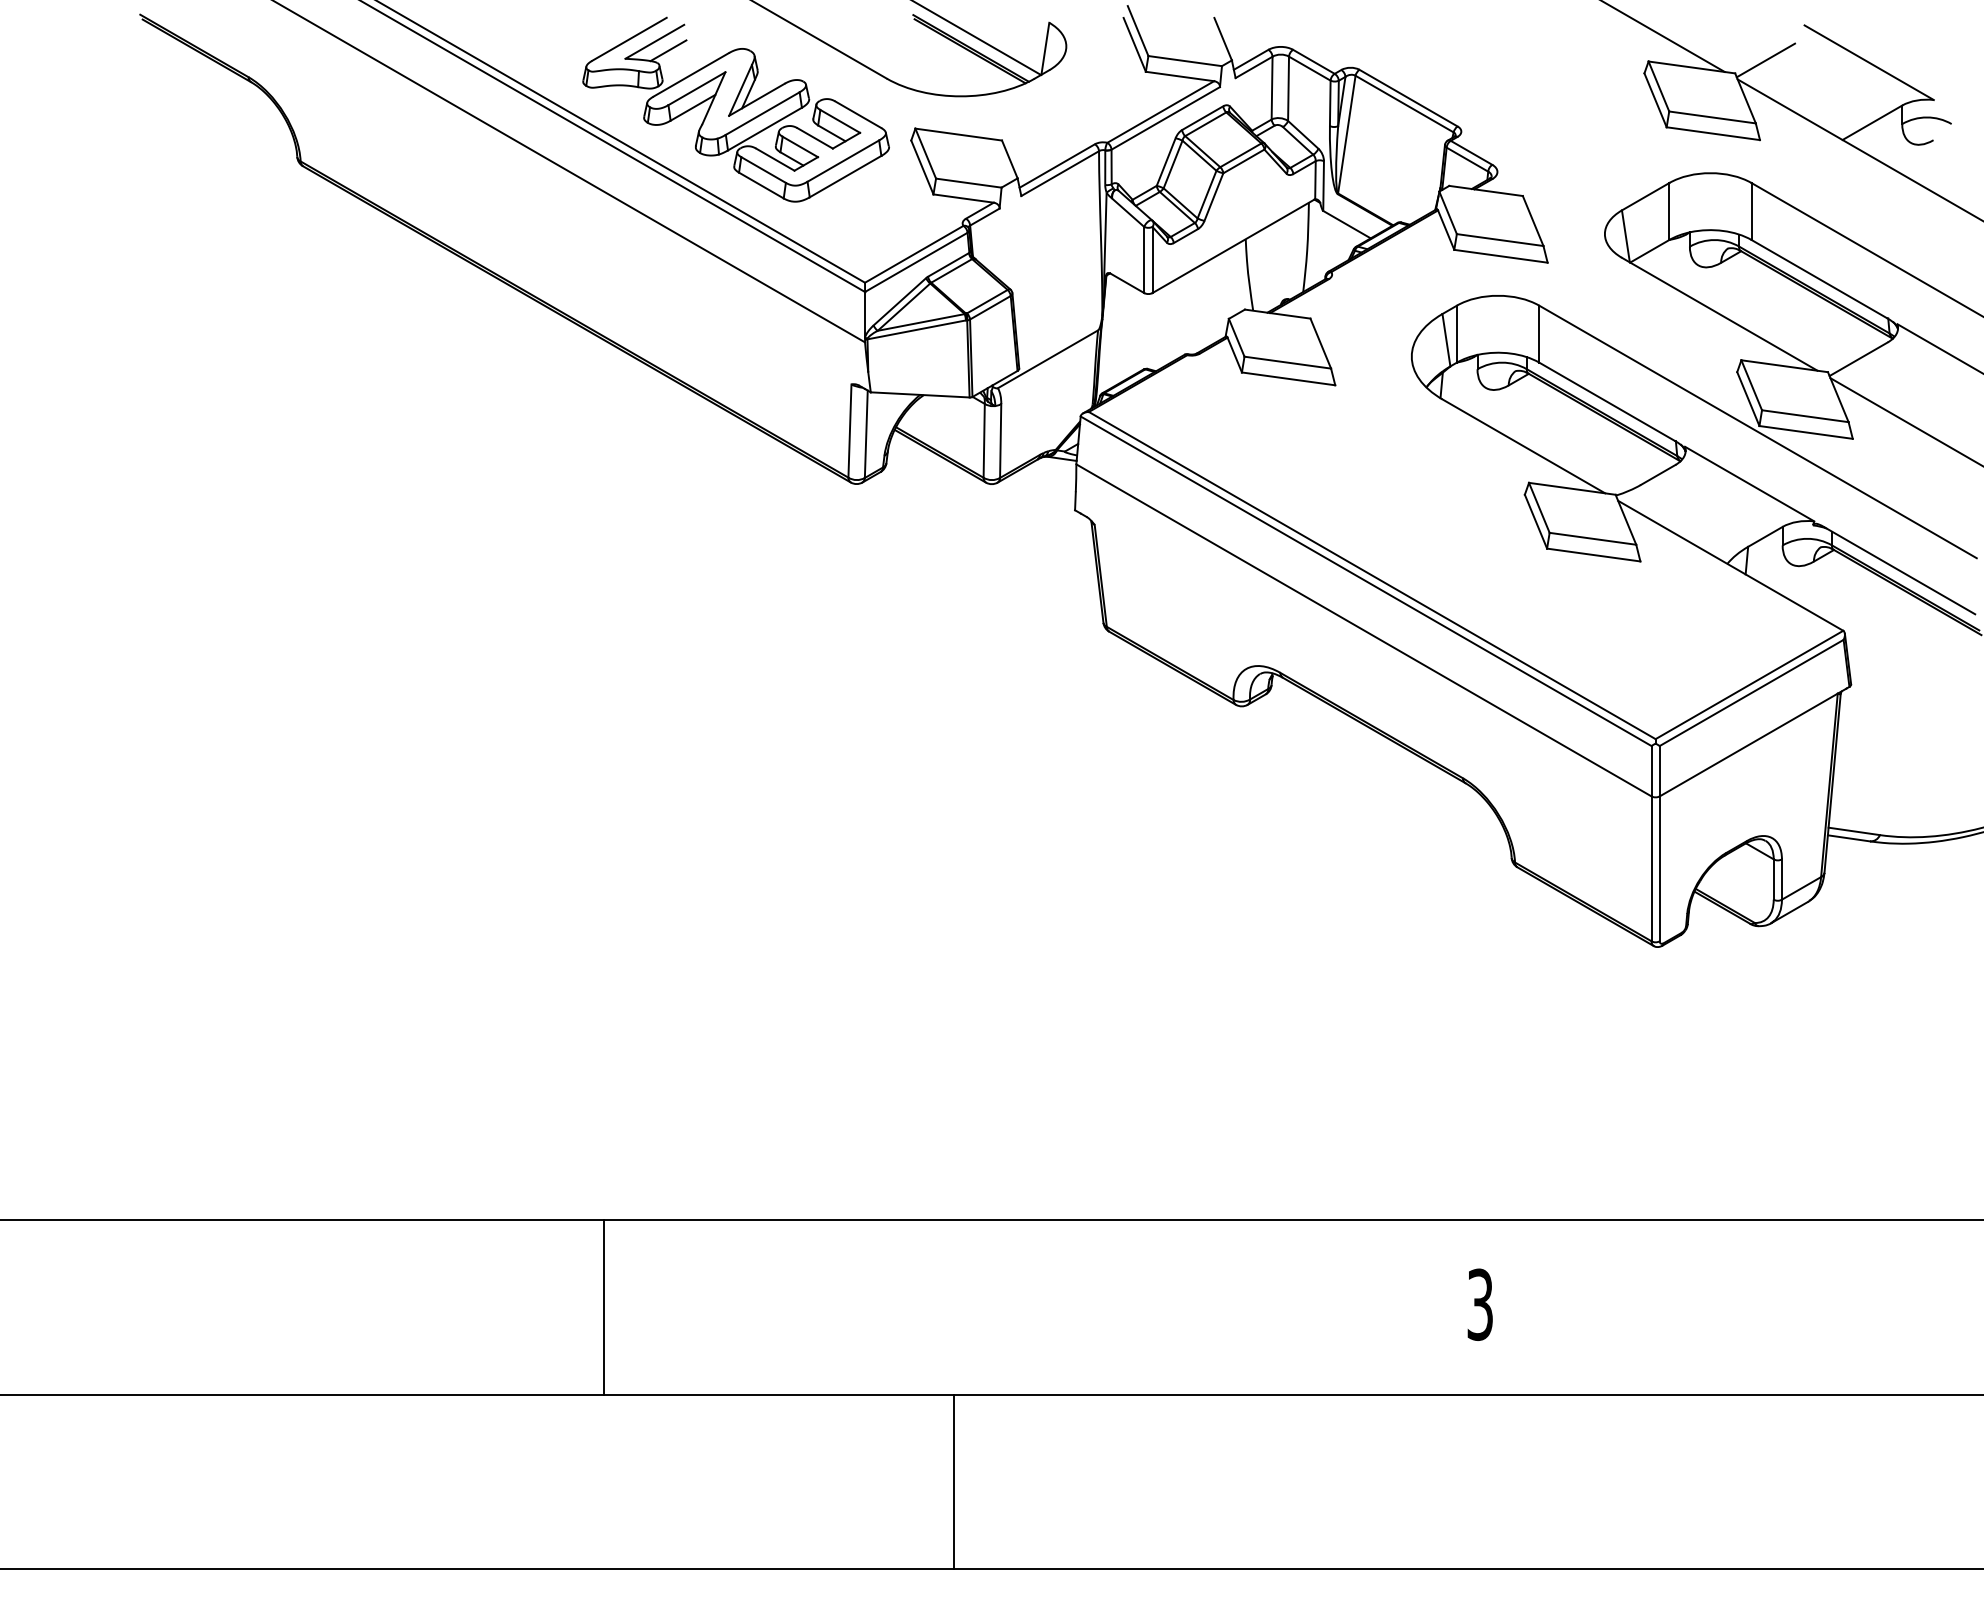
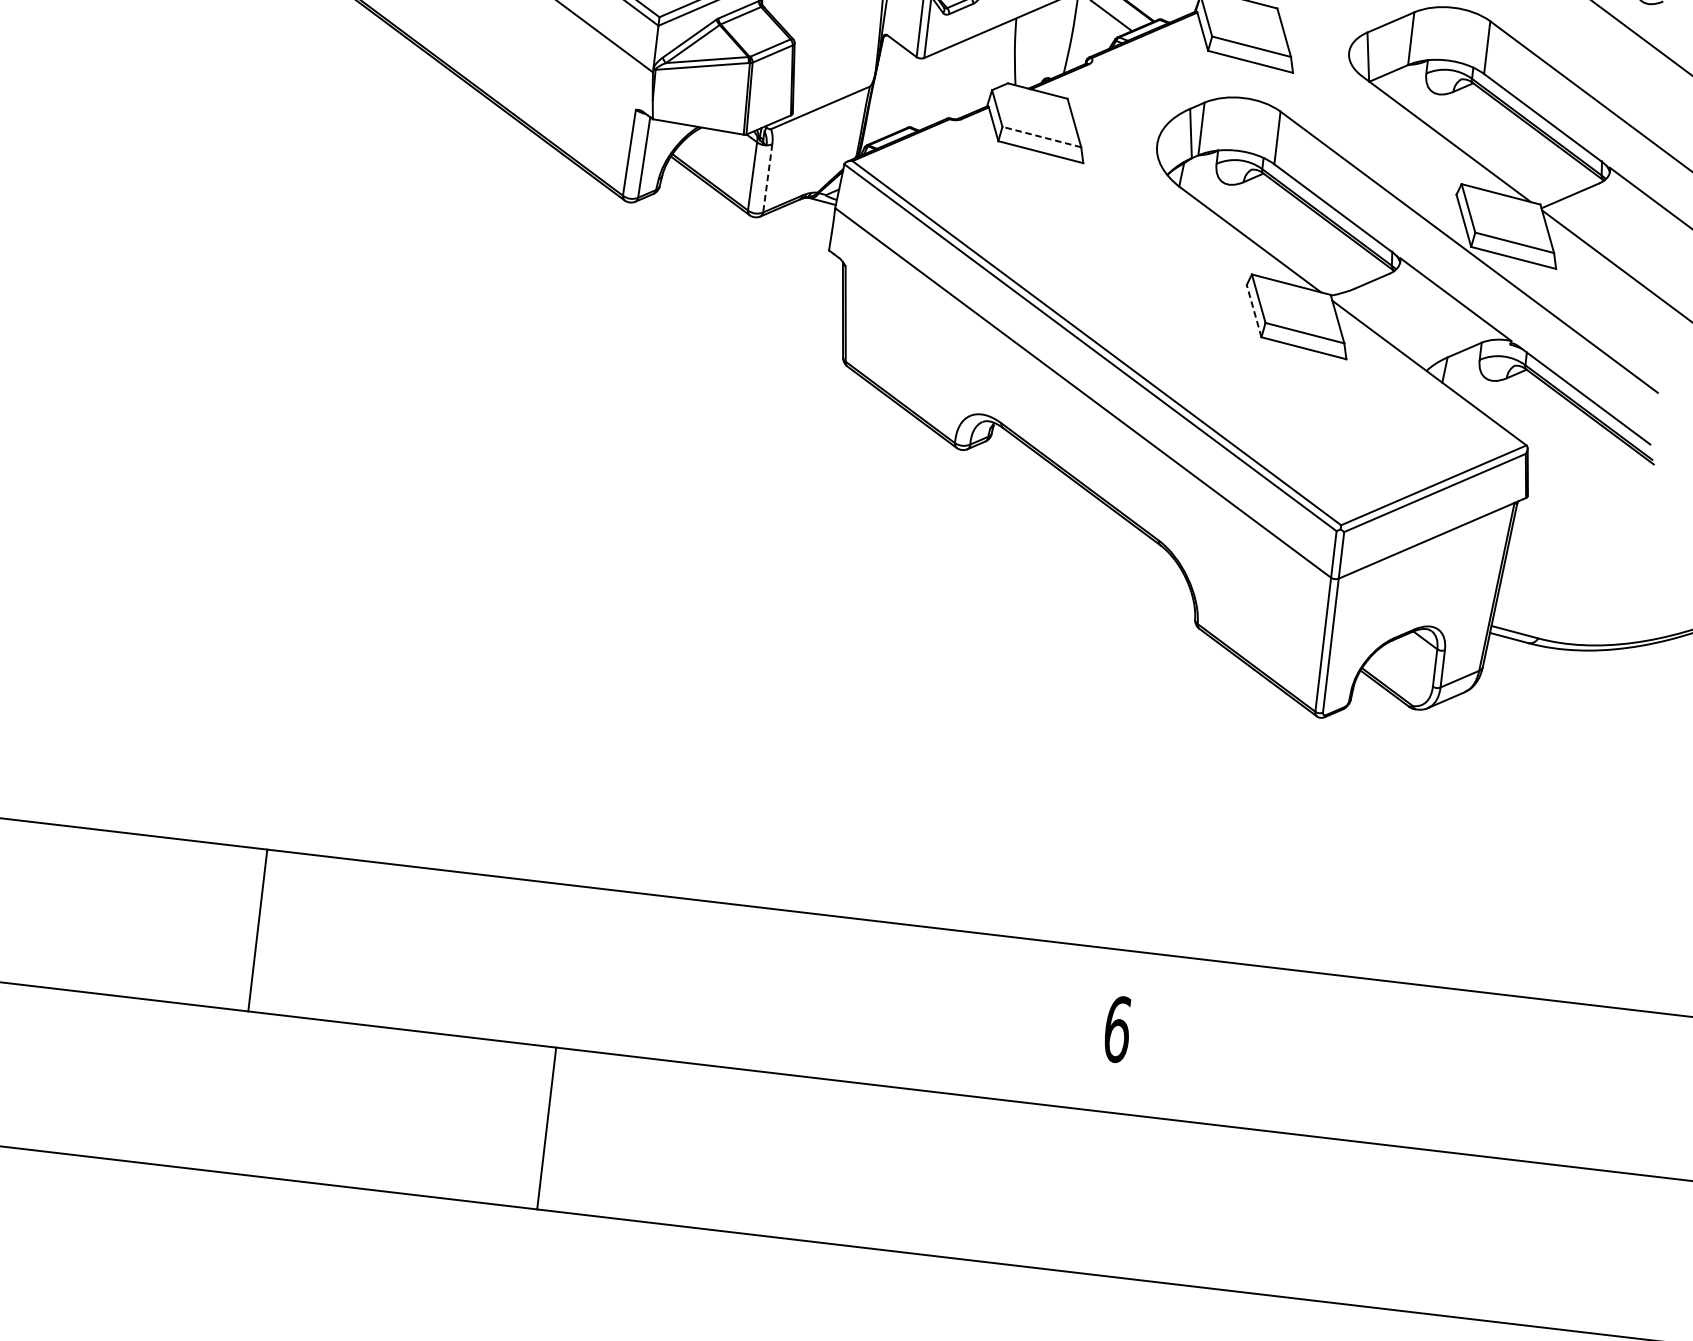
line: (1287, 362) -> (1041, 136), solid -> dashed
line: (1000, 441) -> (767, 178), solid -> dashed
line: (1535, 521) -> (1253, 310), solid -> dashed
text: (1480, 1304) -> (1117, 1029), 3 -> 6
line: (604, 1306) -> (258, 930), moved
line: (953, 1481) -> (546, 1128), moved

